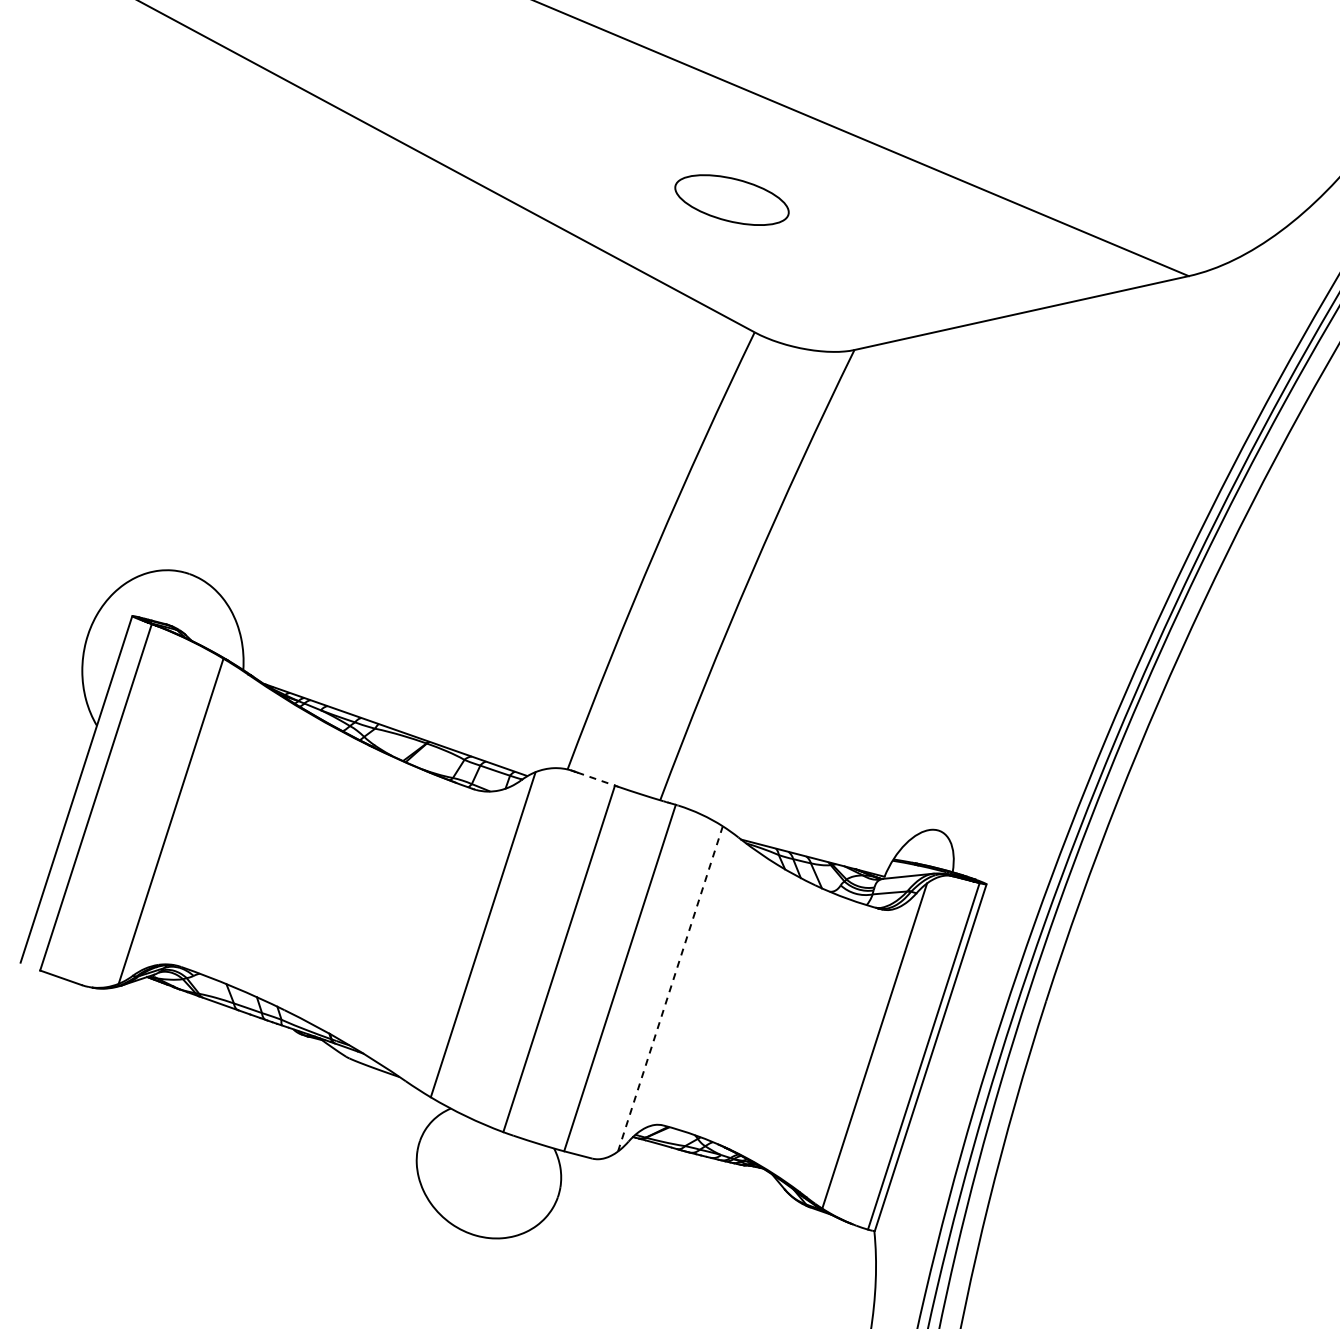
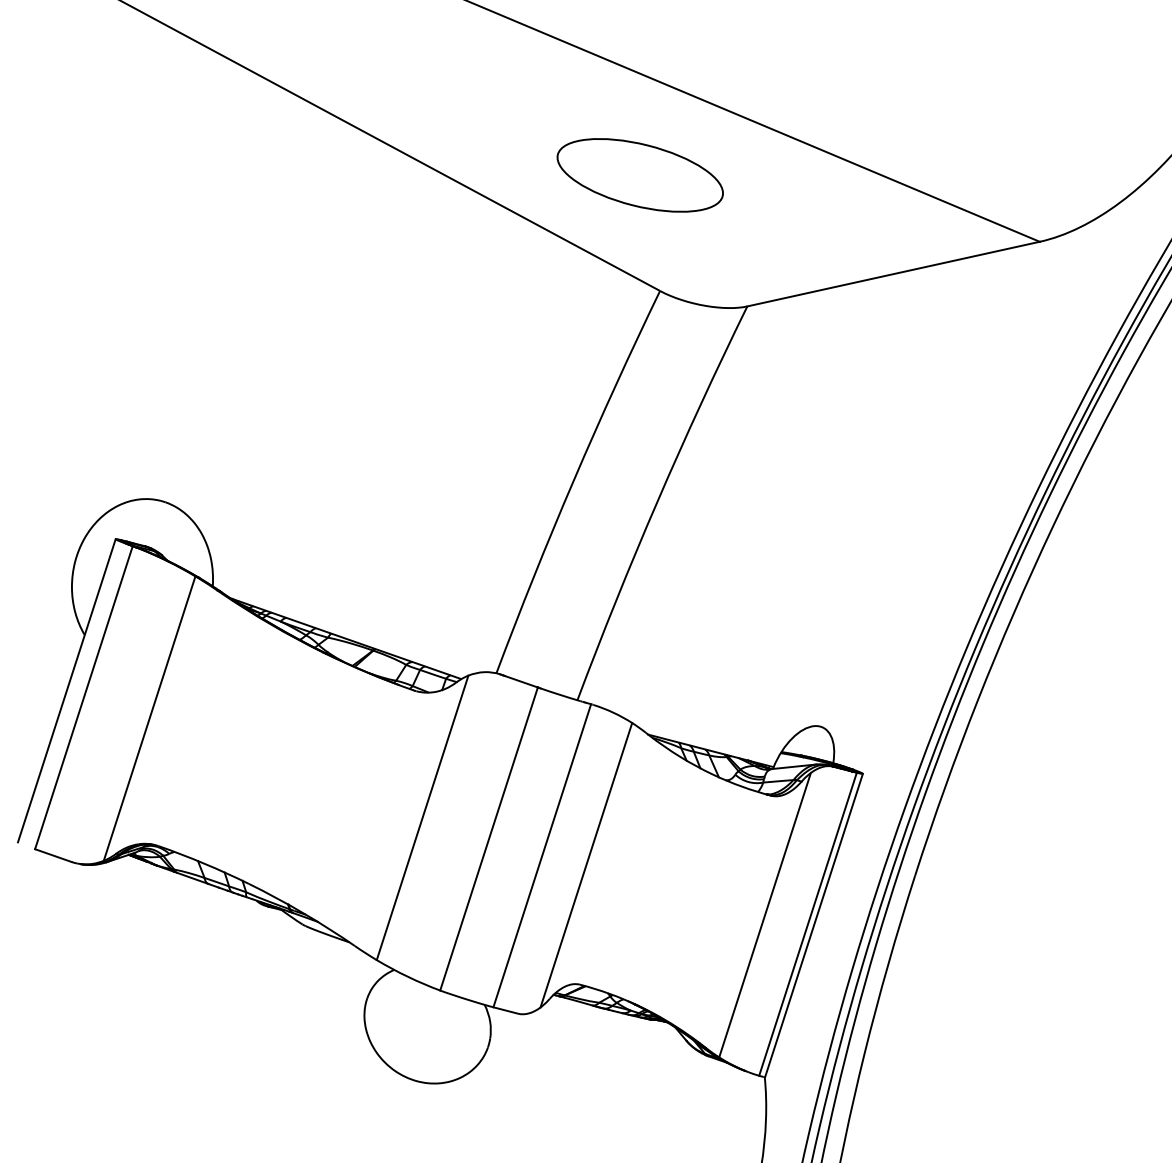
part: (731, 199) -> (639, 174), size x1.67
line: (596, 779) -> (521, 682), dashed -> solid
line: (670, 988) -> (586, 864), dashed -> solid

